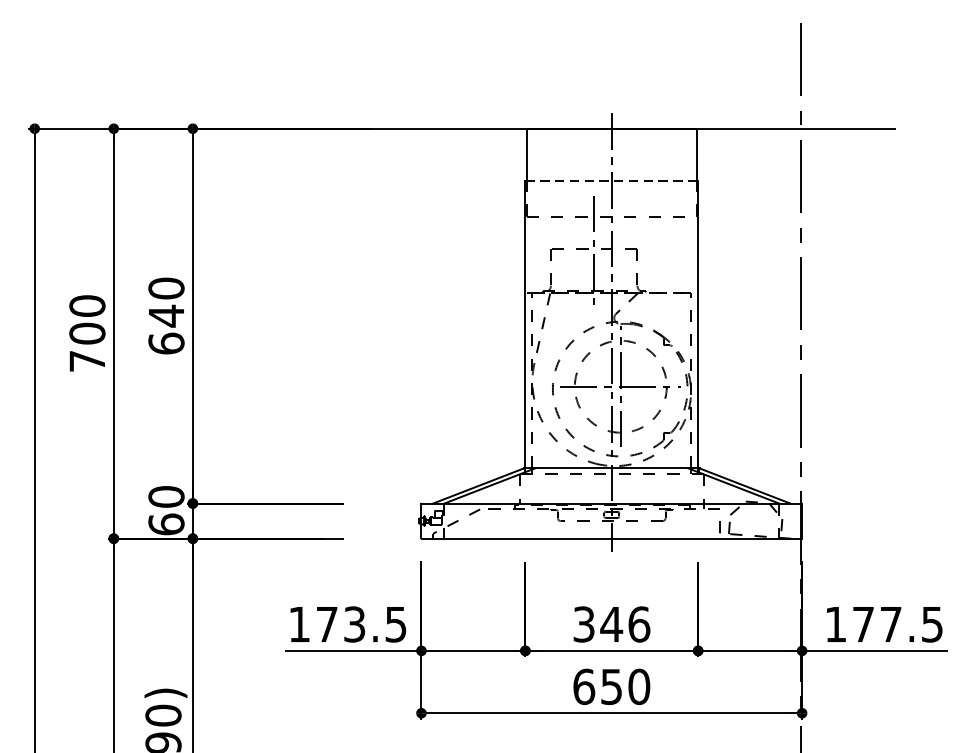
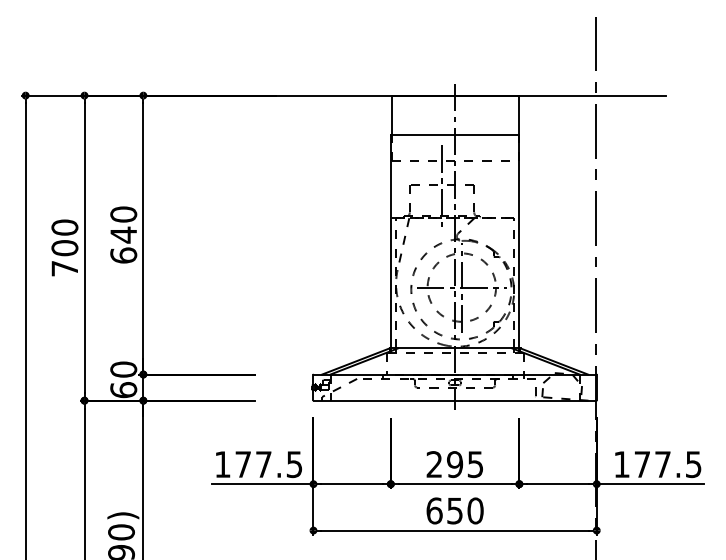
line: (612, 180) -> (455, 134), dashed -> solid
text: (354, 624) -> (263, 464), 173.5 -> 177.5
text: (610, 624) -> (454, 464), 346 -> 295

